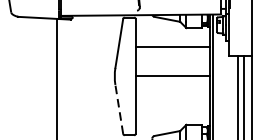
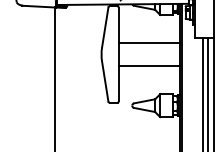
line: (172, 47) -> (148, 43), moved
line: (172, 76) -> (148, 66), moved
line: (119, 109) -> (105, 81), dashed -> solid

